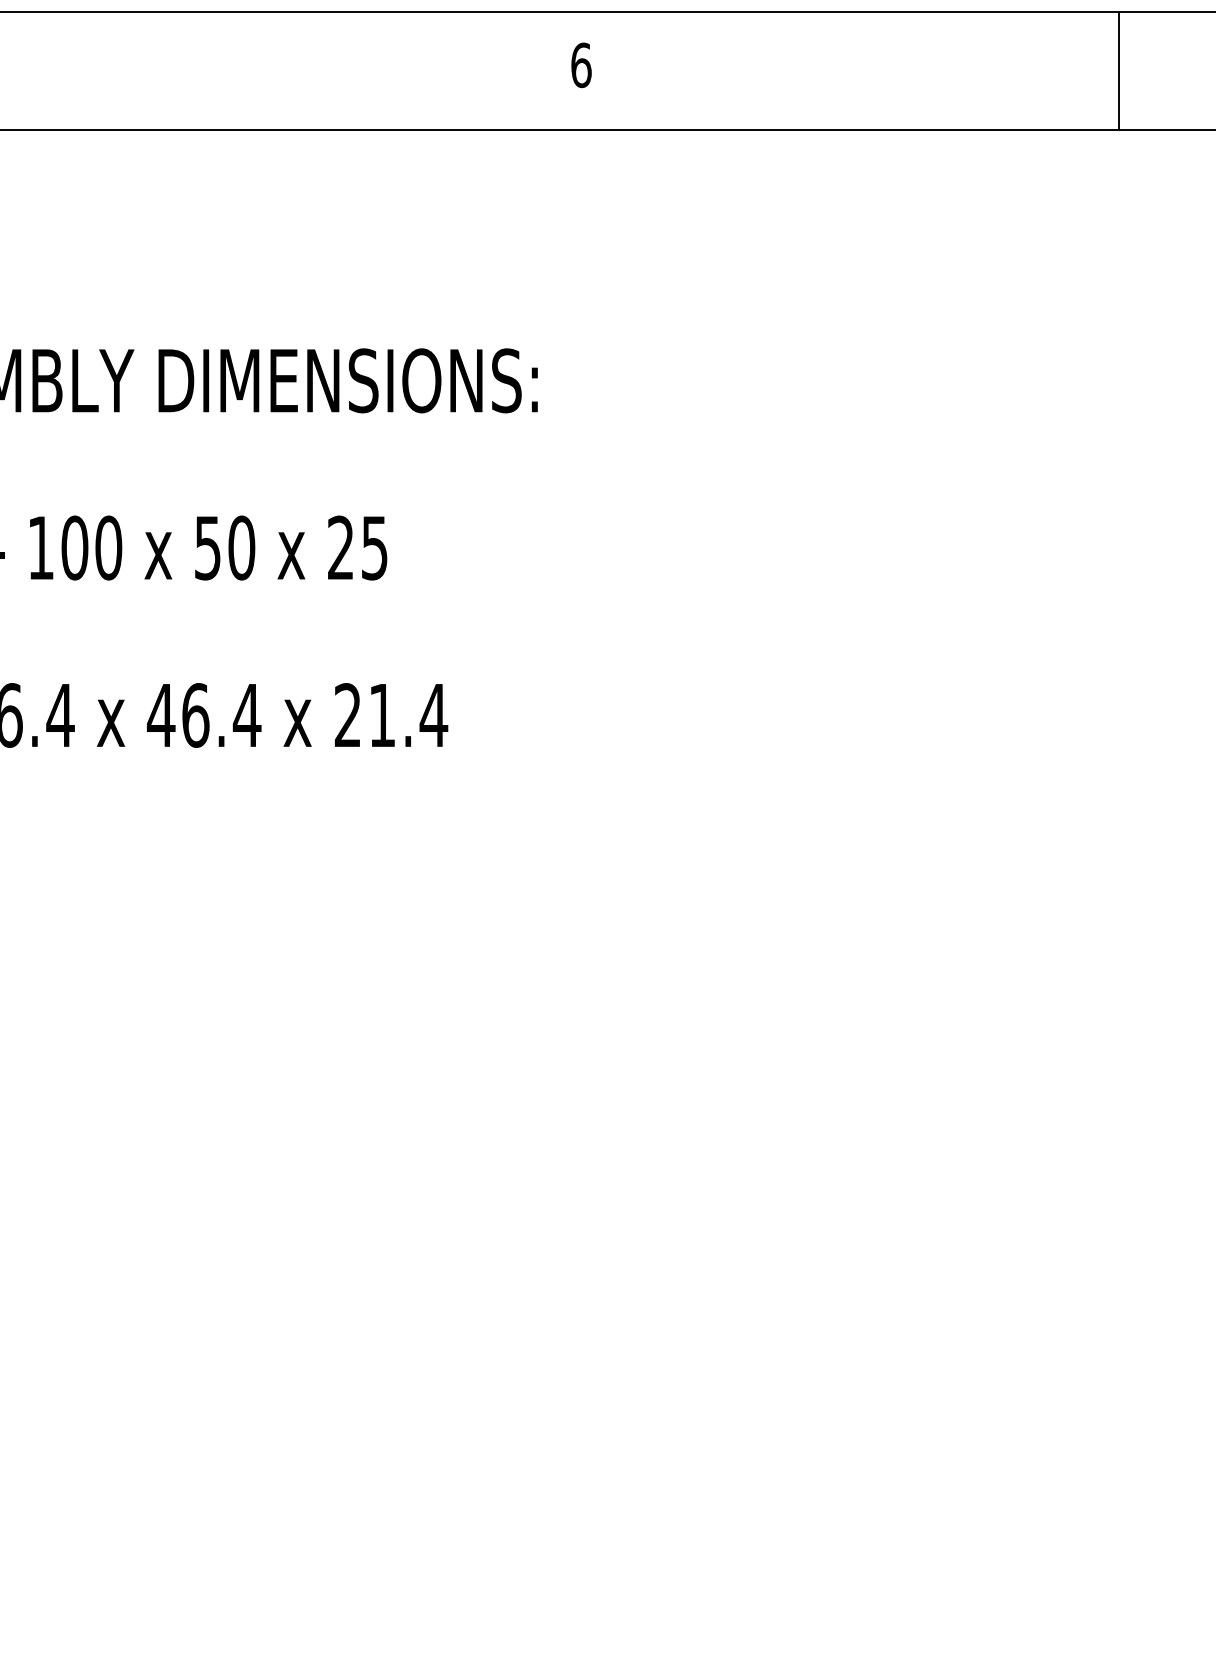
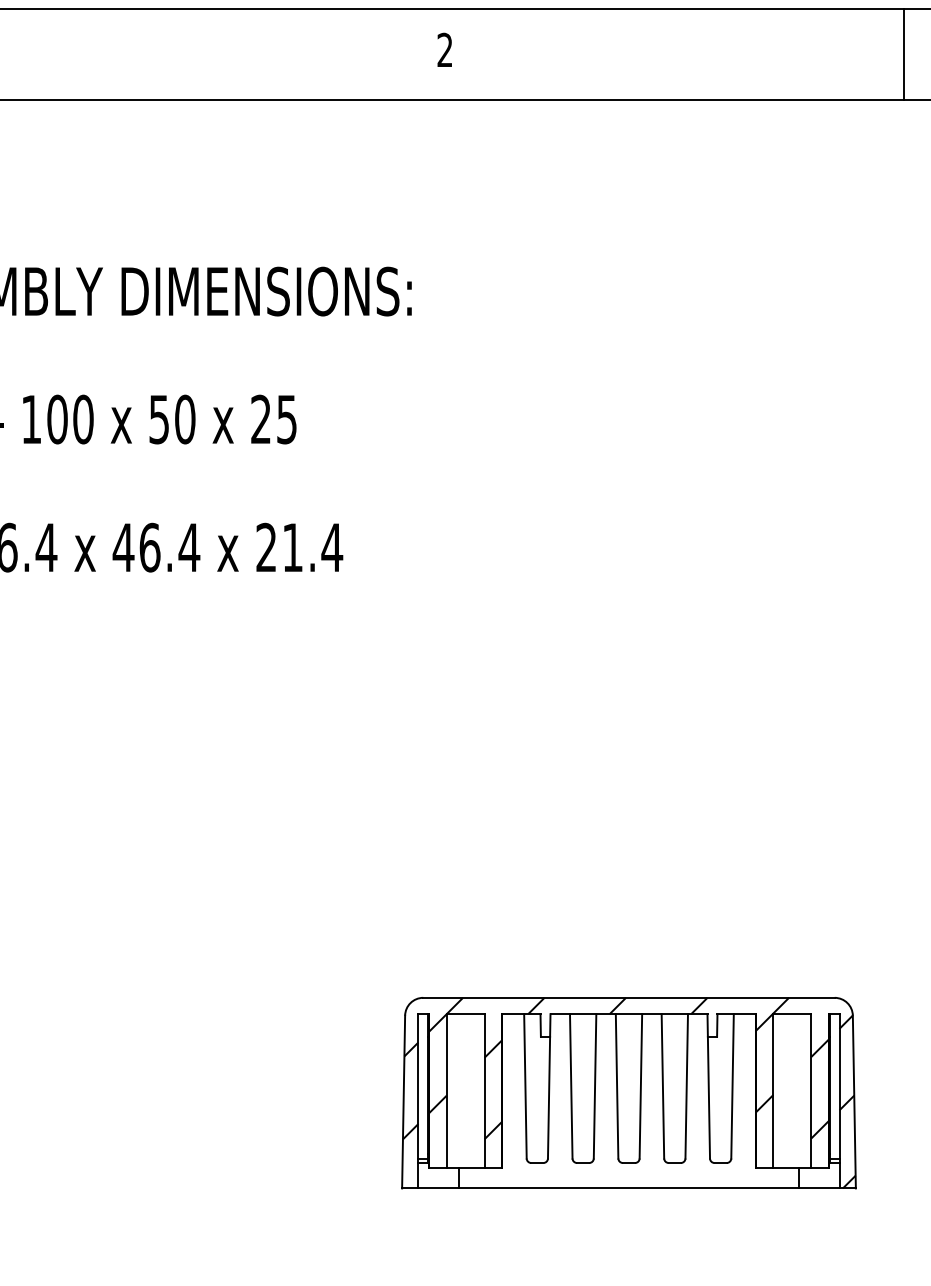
text: (581, 65) -> (445, 50), 6 -> 2
line: (1119, 70) -> (904, 54), moved
part: (821, 1427) -> (628, 1092), added

